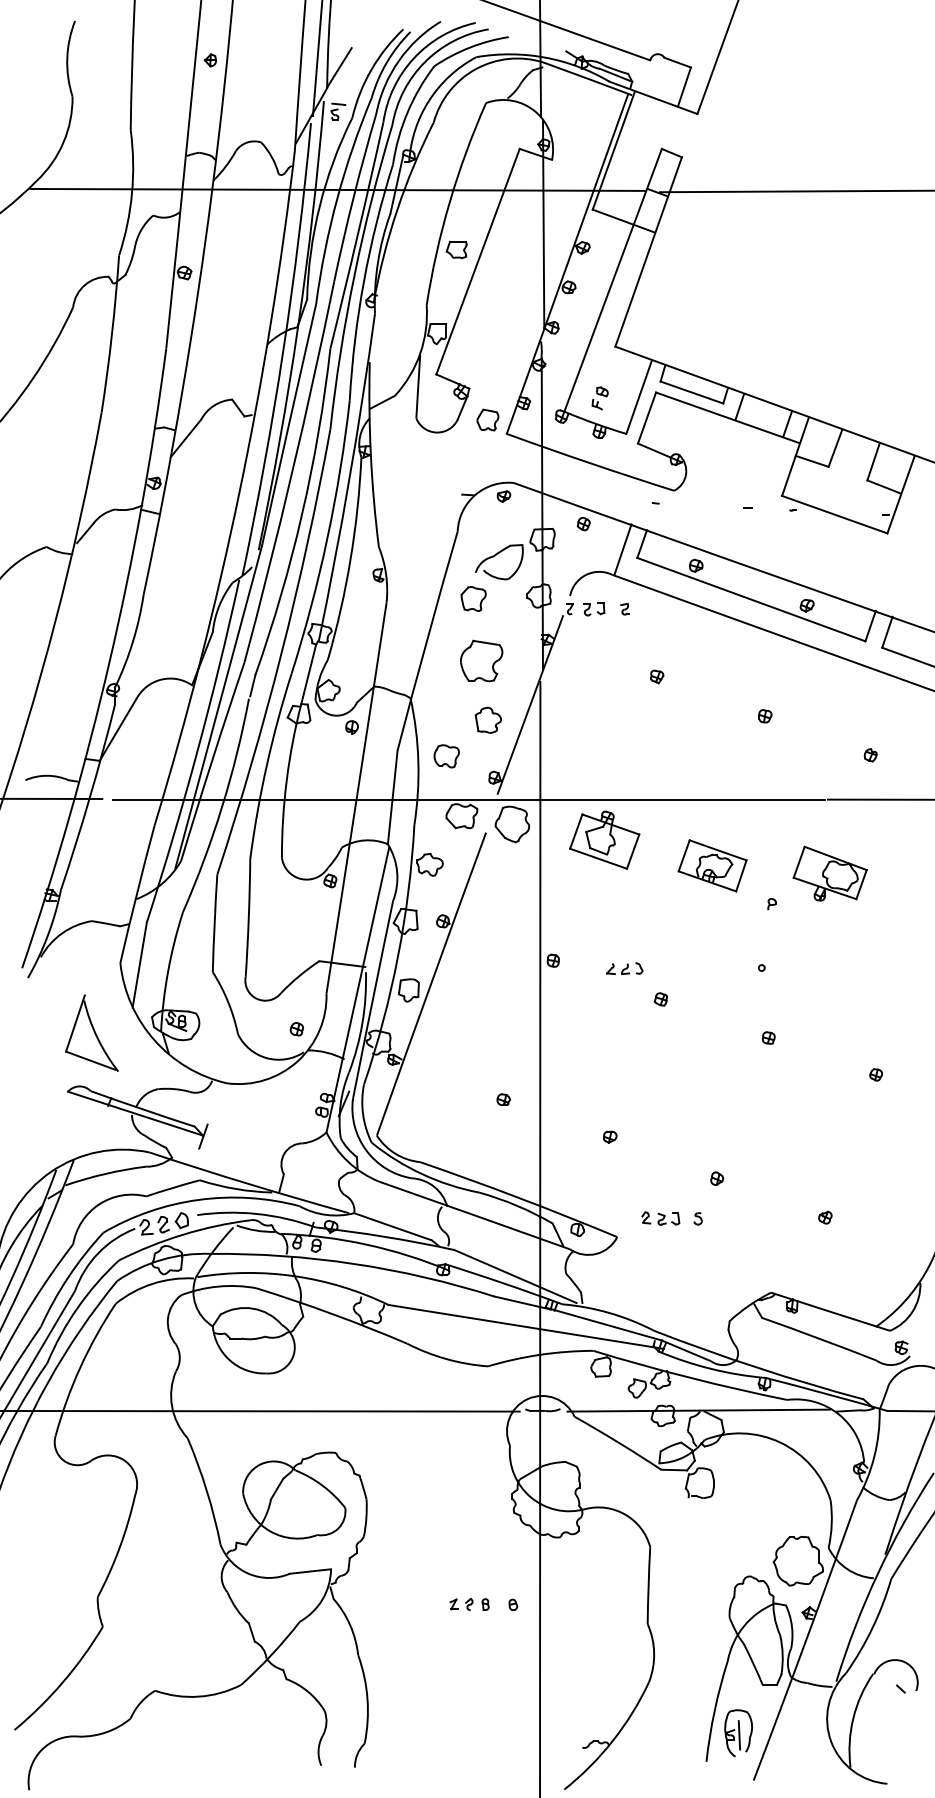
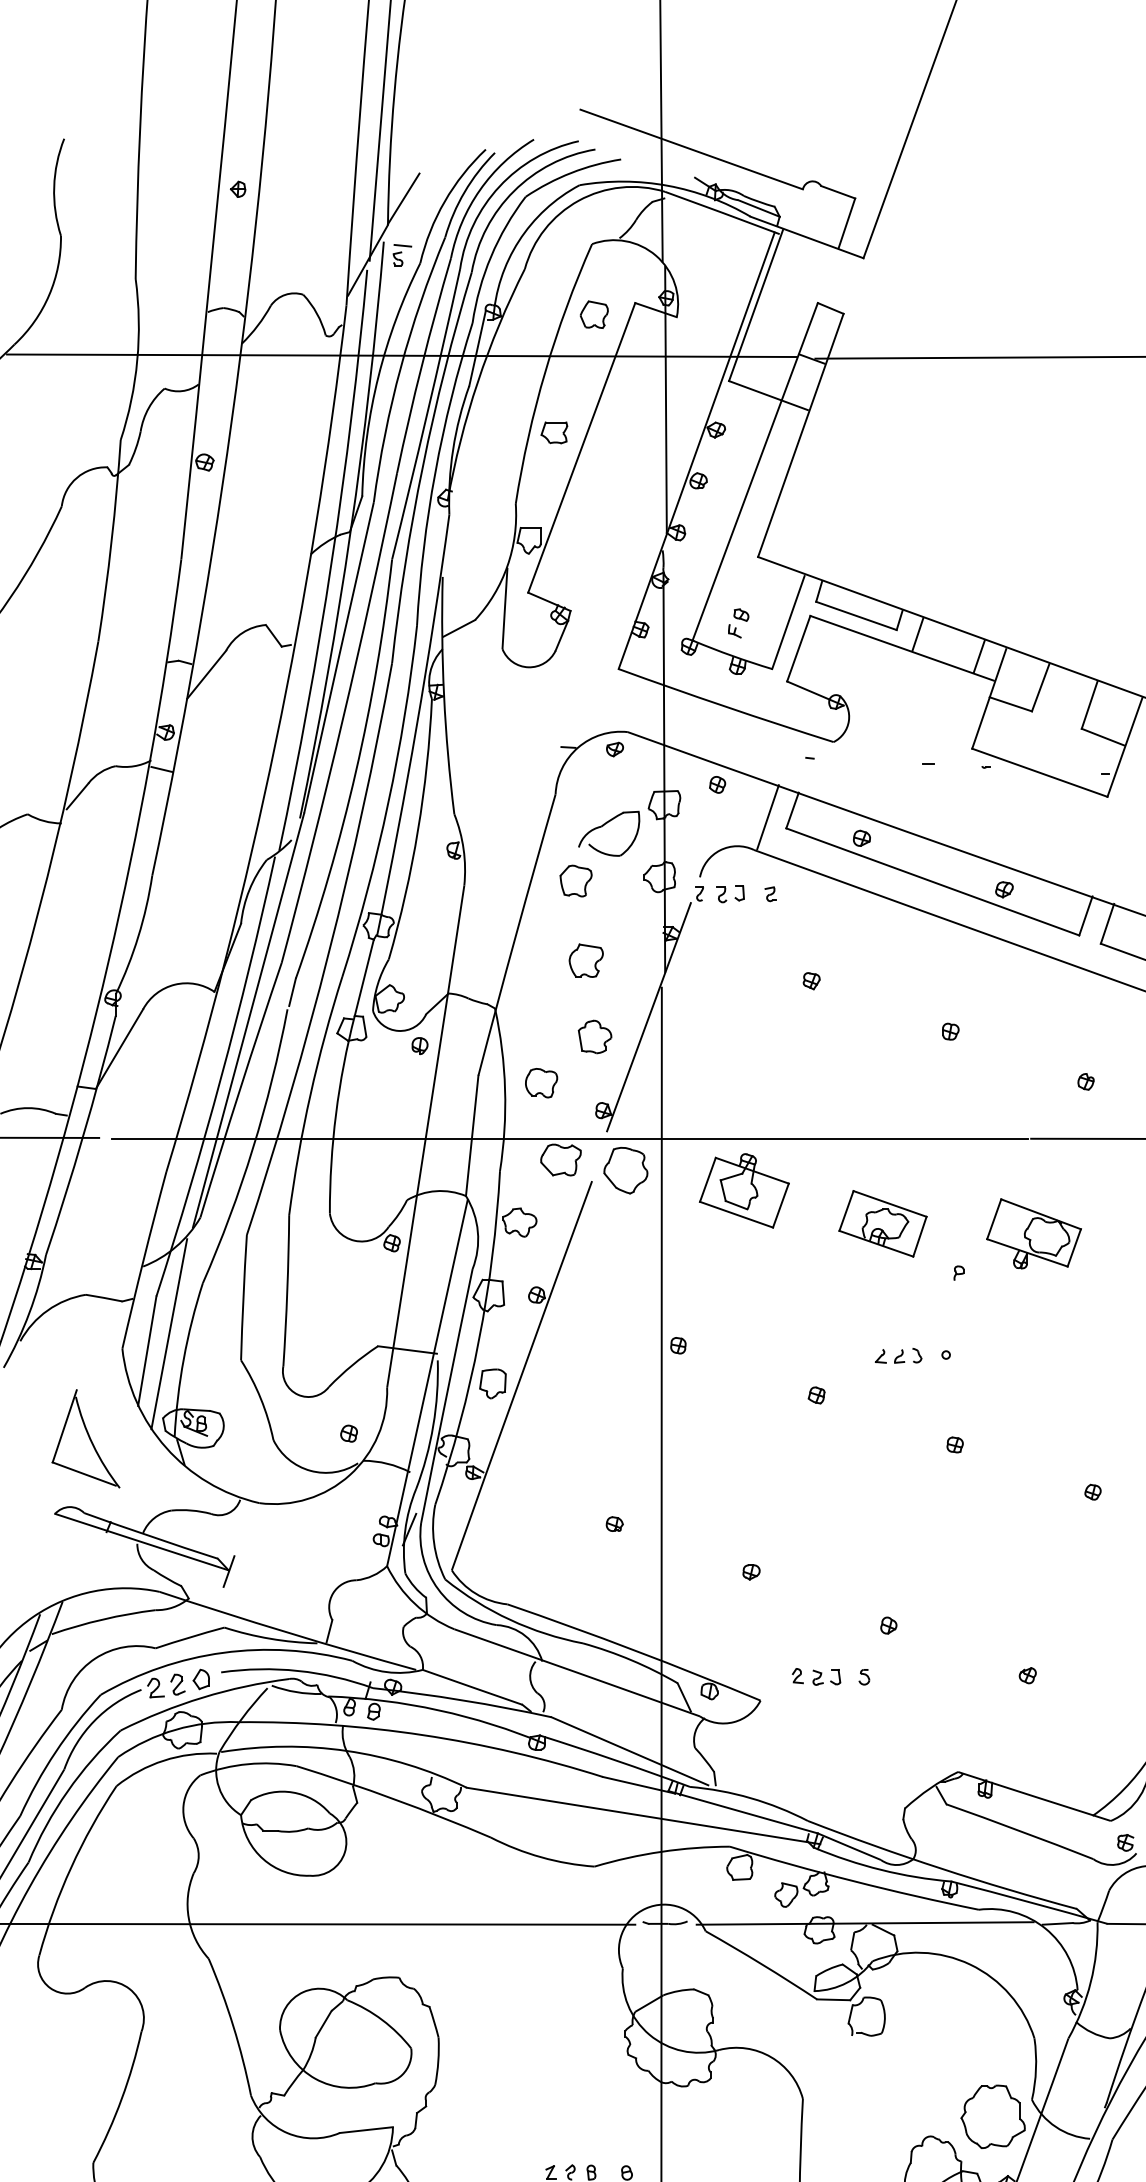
part: (487, 419) -> (593, 314), moved
part: (481, 660) -> (586, 960), size x0.62
line: (156, 951) -> (168, 1333), added
part: (624, 968) -> (898, 1355), moved

